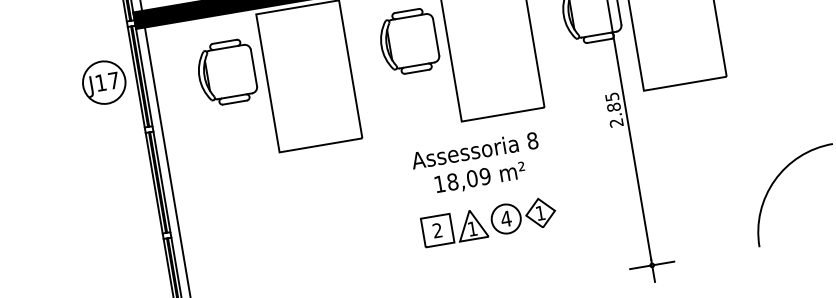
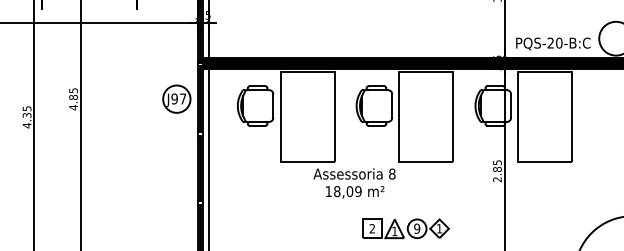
text: (100, 82) -> (174, 98), J17 -> J97
text: (477, 165) -> (354, 183), moved
text: (505, 218) -> (416, 228), 4 -> 9

